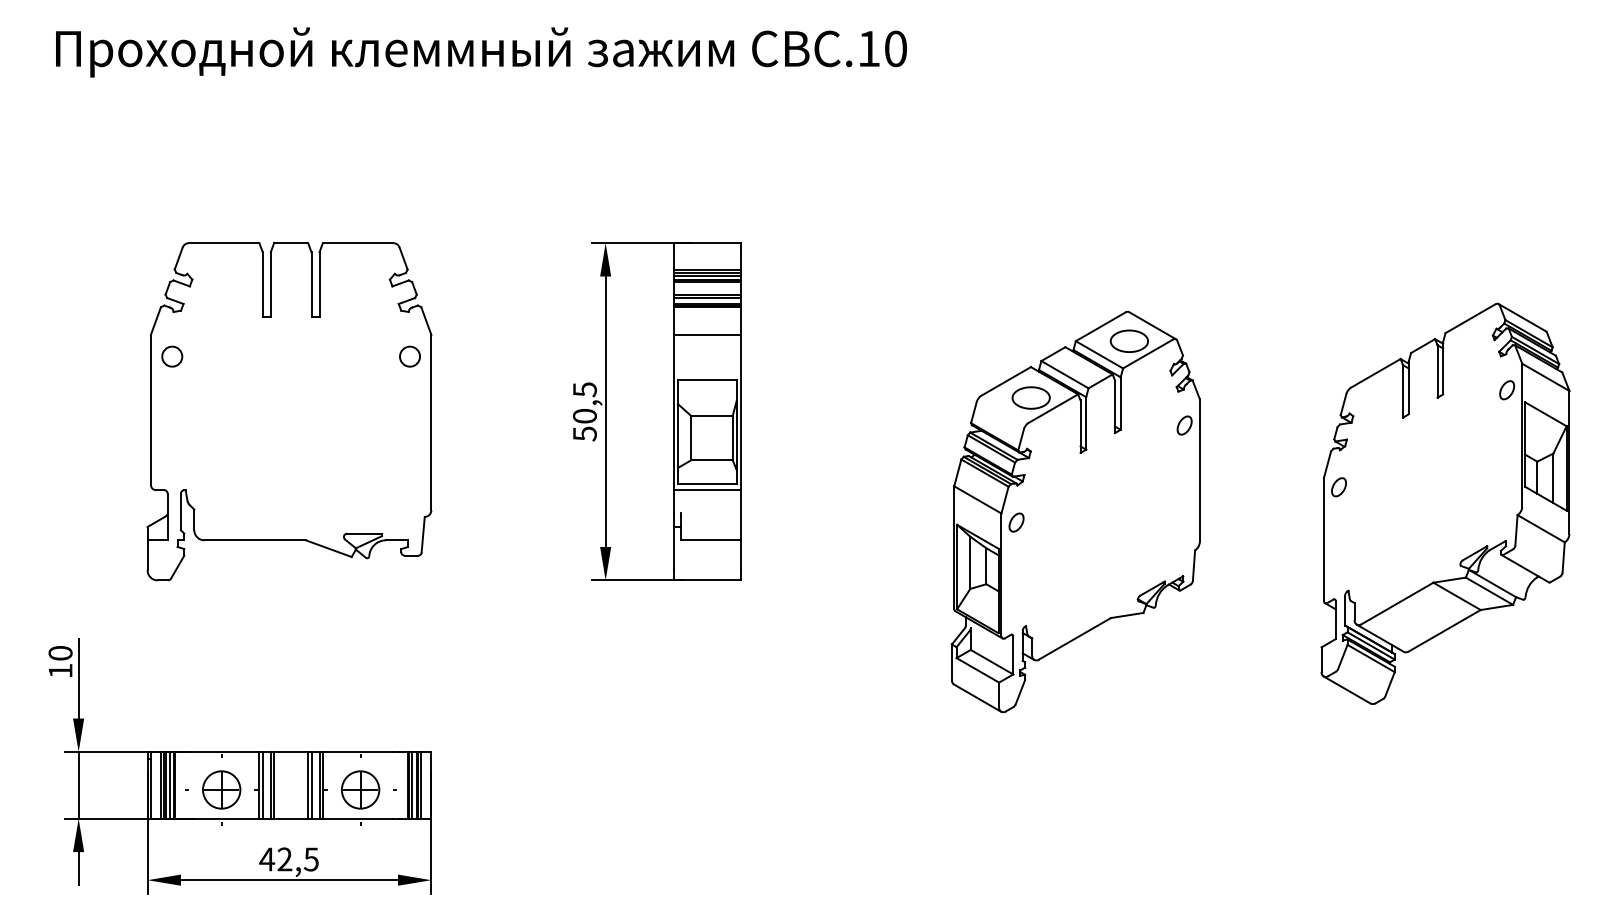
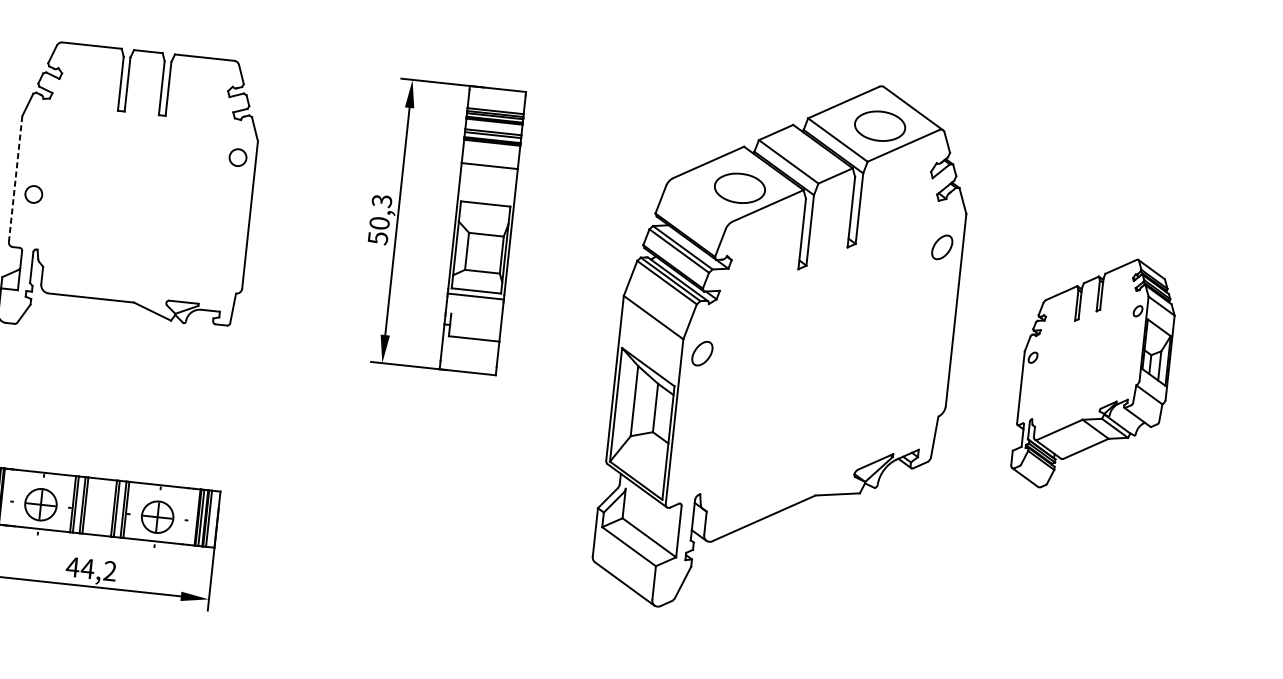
circle: (172, 356) -> (34, 194), moved
text: (584, 389) -> (381, 200), 50,5 -> 50,3
line: (150, 409) -> (15, 178), solid -> dashed
part: (1445, 503) -> (1094, 373), size x0.7
part: (1075, 511) -> (783, 347), size x1.6
text: (297, 859) -> (98, 569), 42,5 -> 44,2

